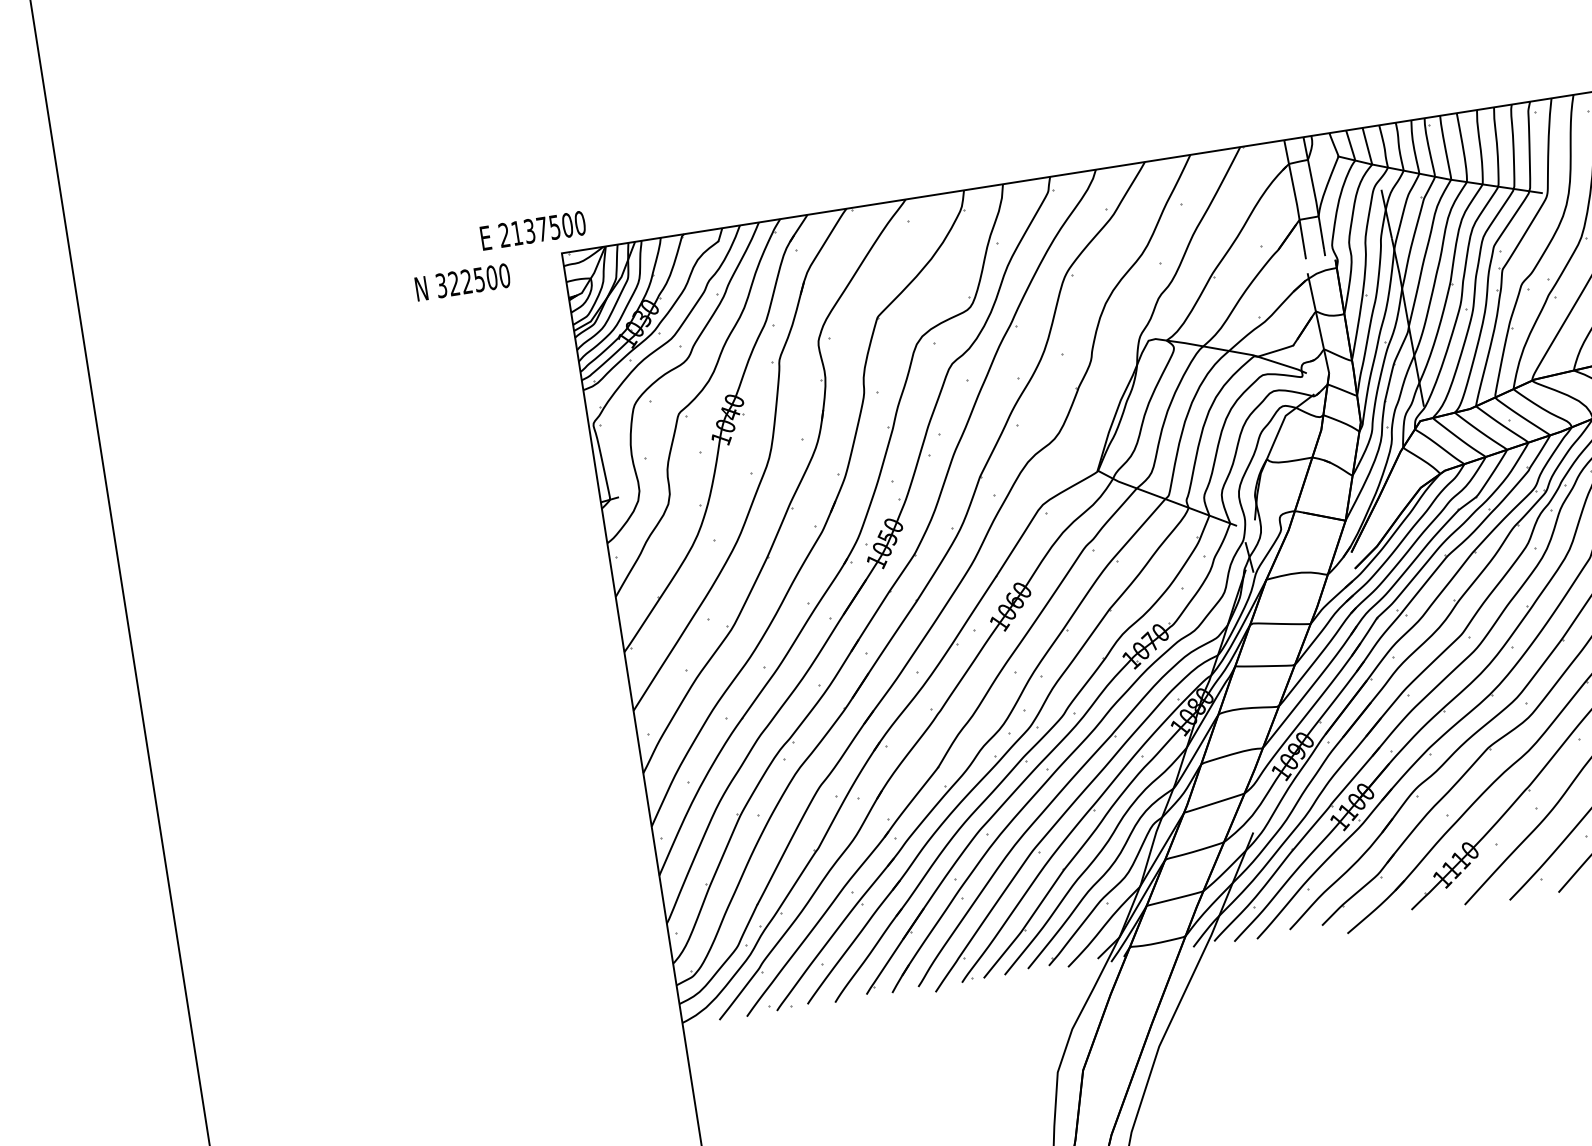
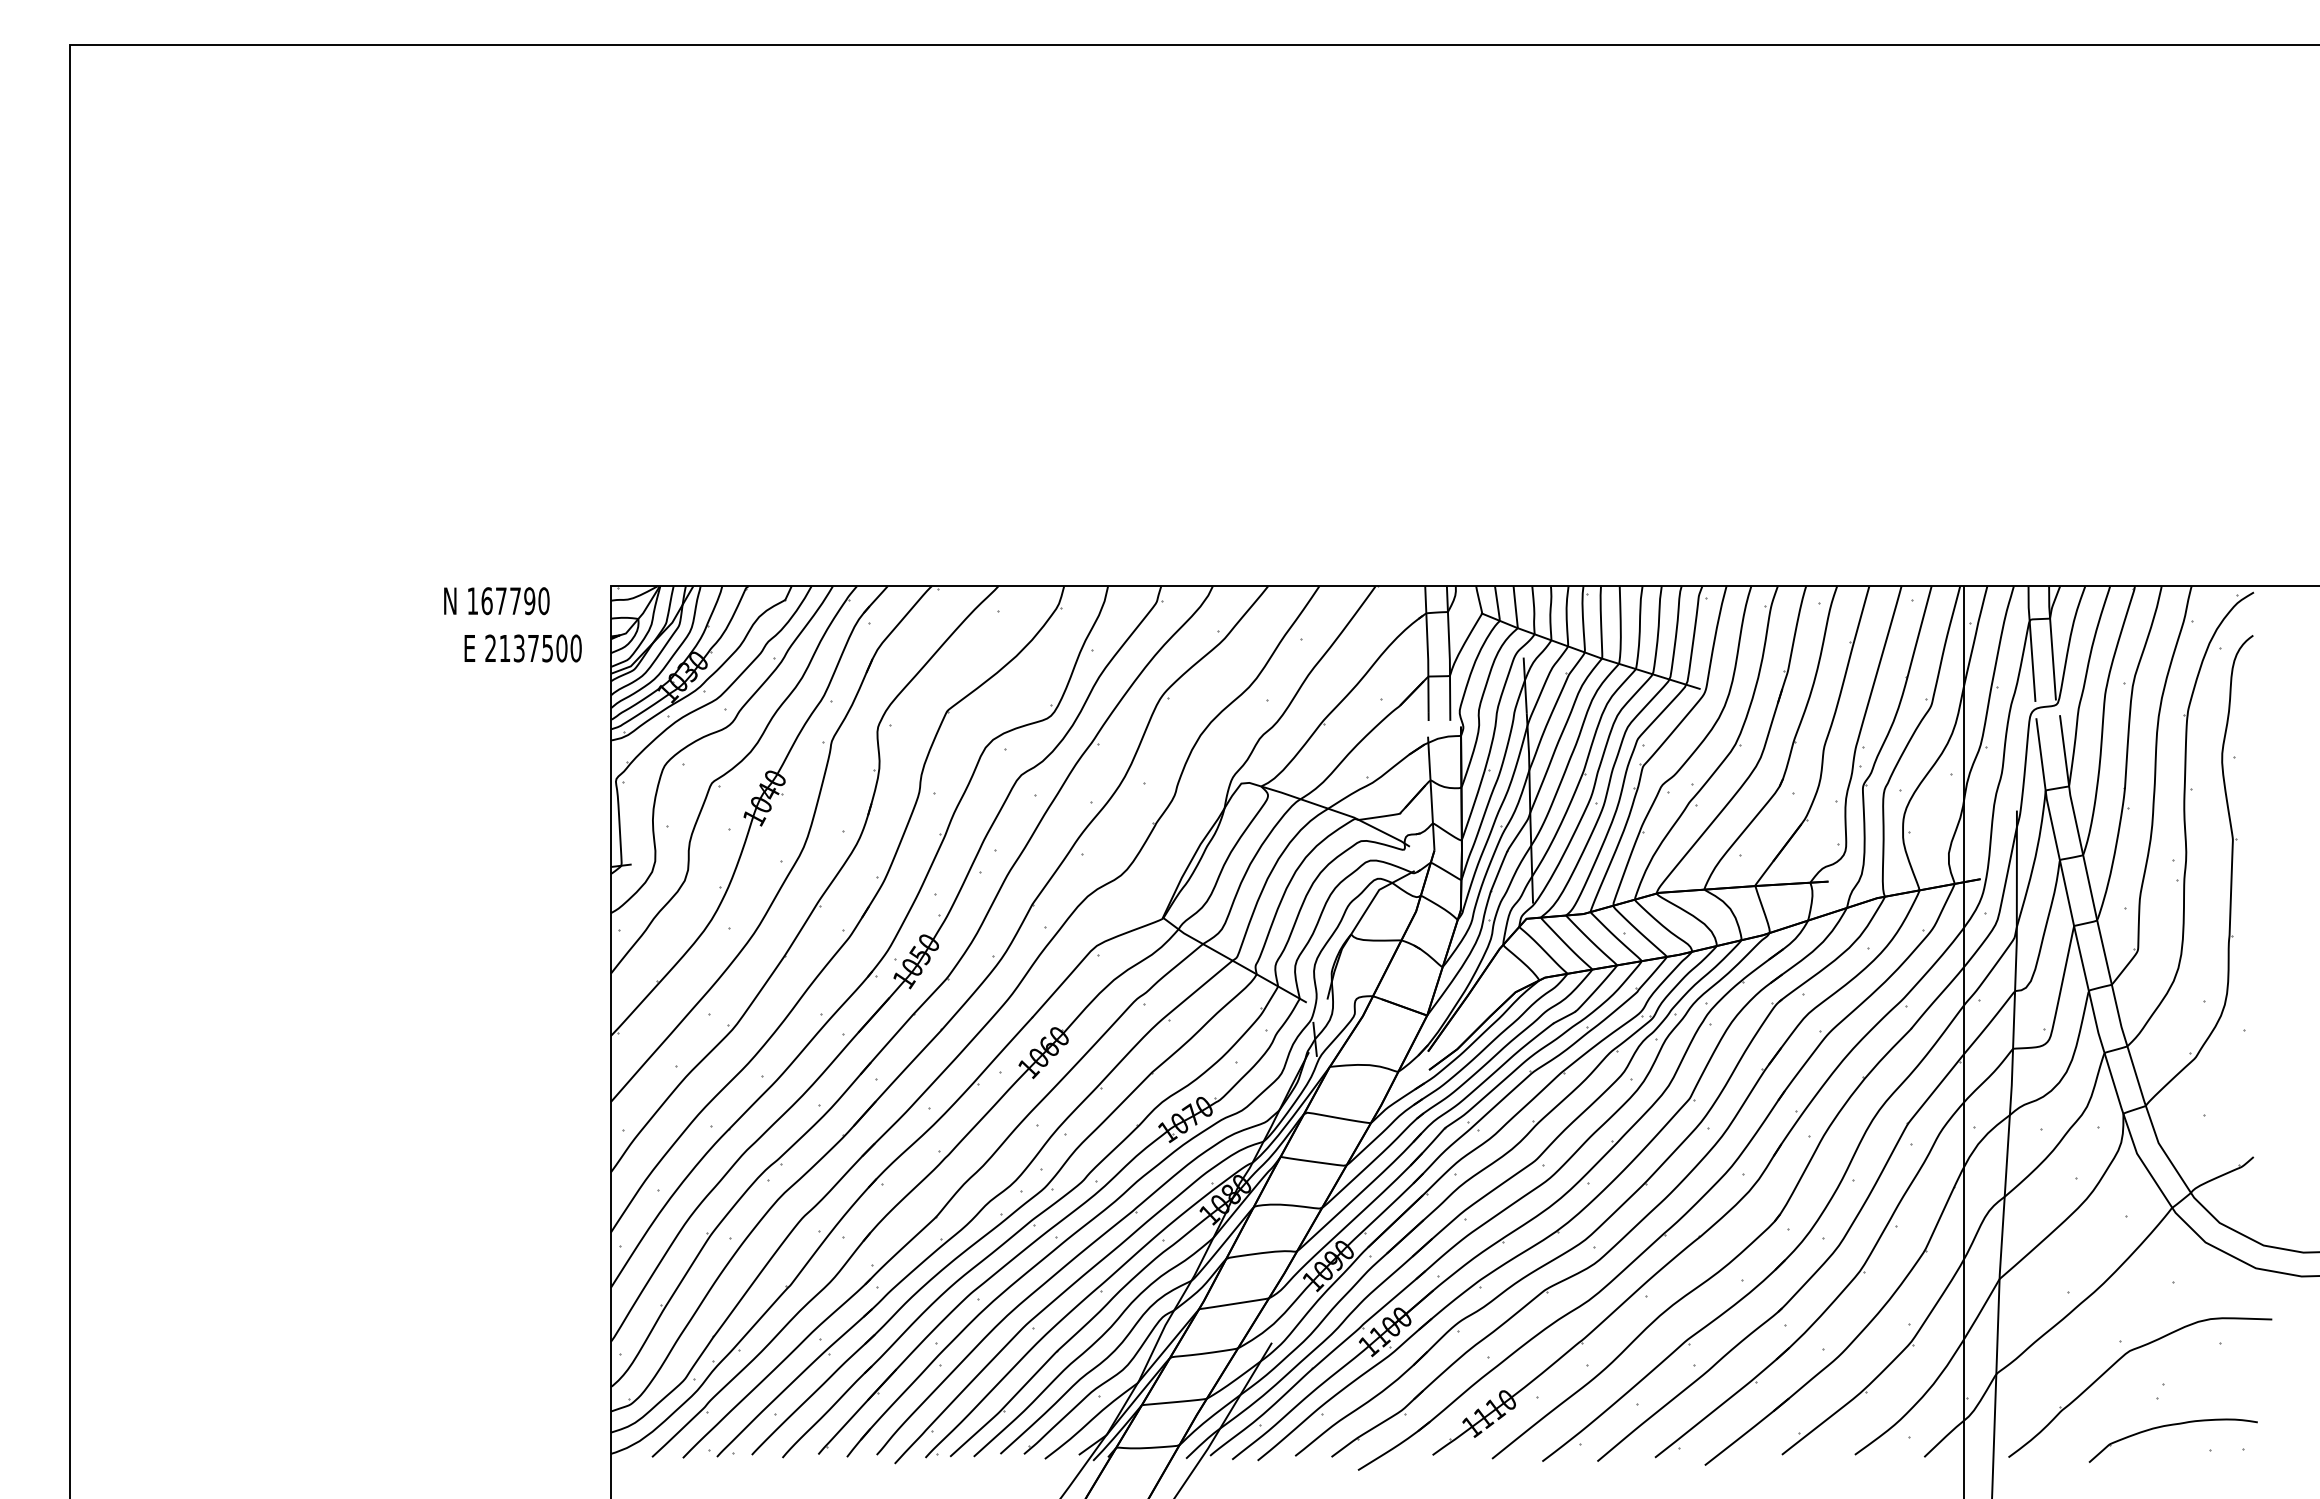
text: (532, 230) -> (522, 648), moved
text: (467, 282) -> (501, 601), 322500 -> 167790

